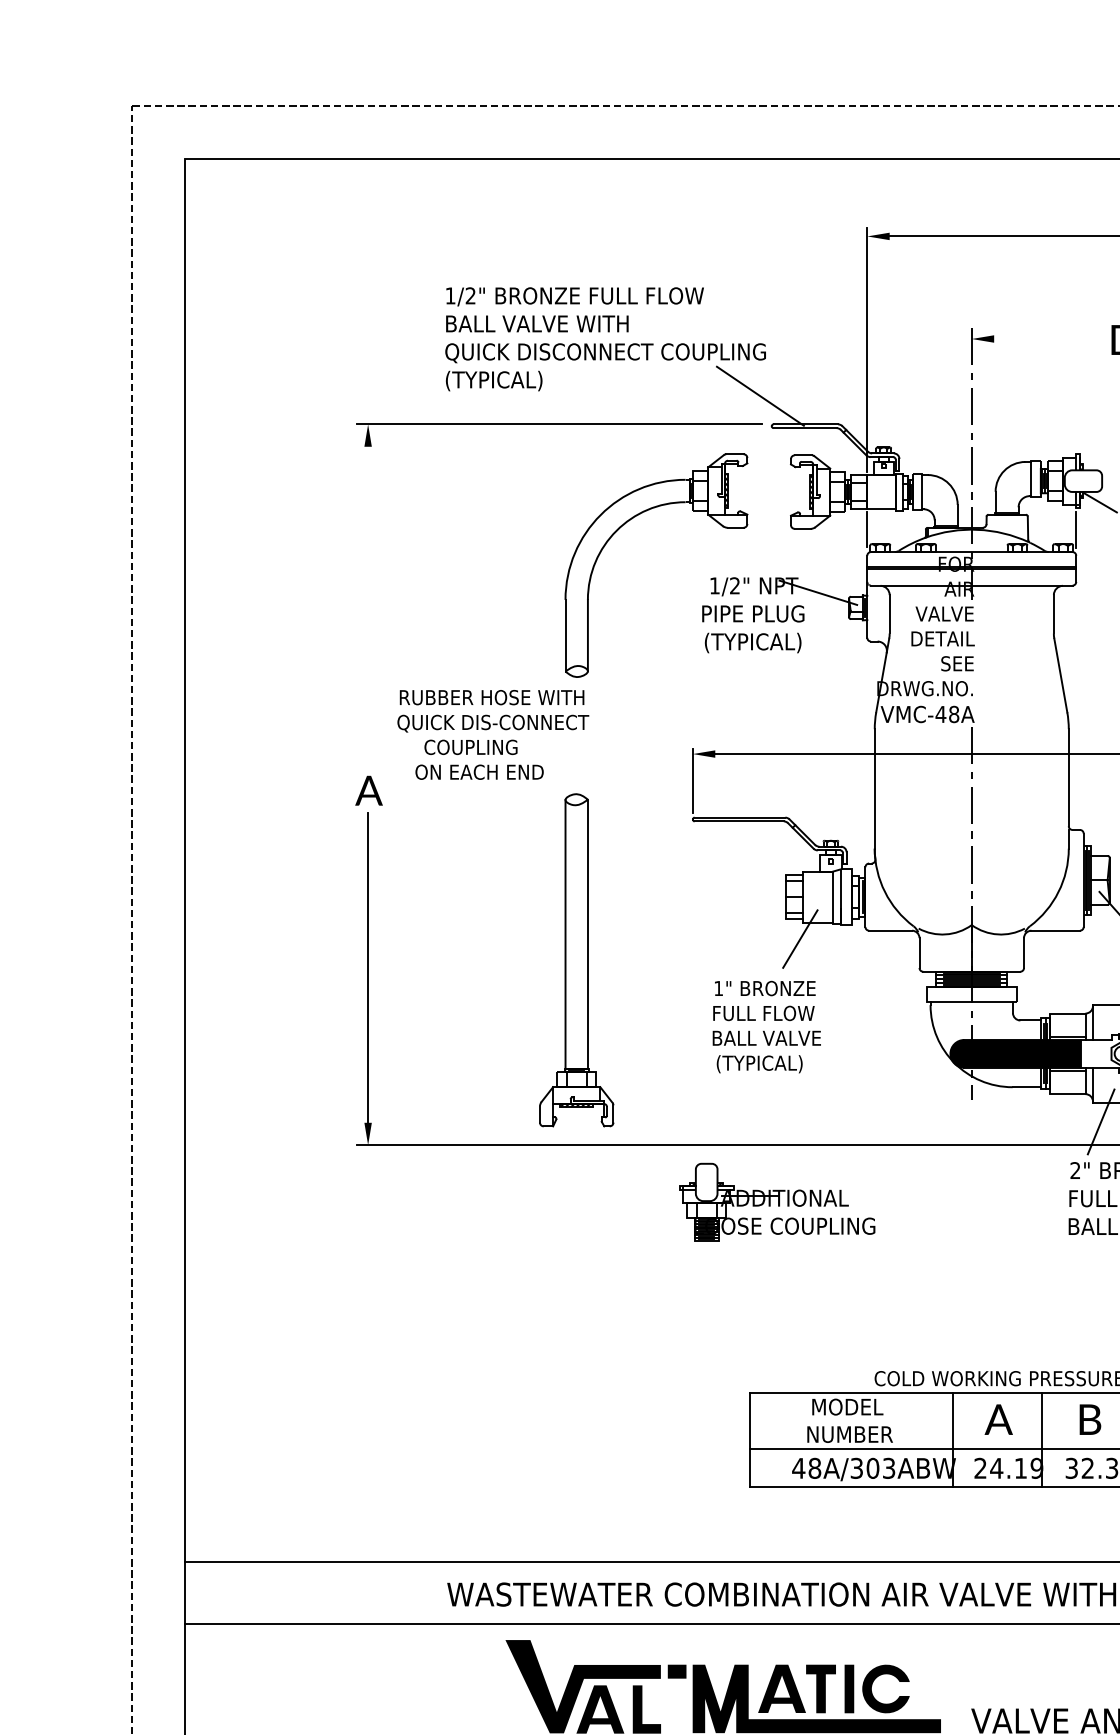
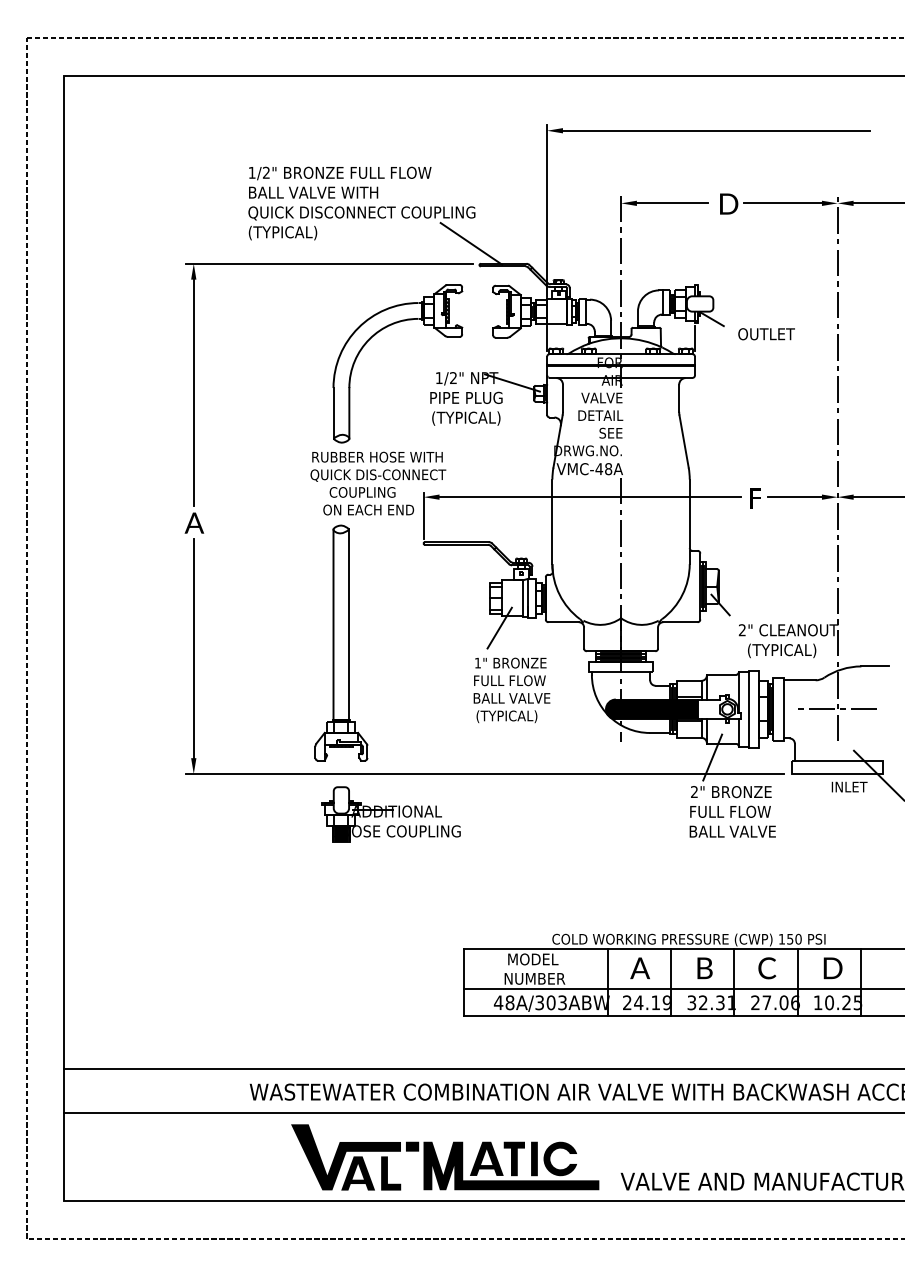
line: (1044, 339) -> (672, 203), added
line: (367, 606) -> (193, 392), added
text: (493, 734) -> (378, 483), moved
text: (766, 1025) -> (511, 689), moved
part: (776, 1202) -> (390, 814), moved

